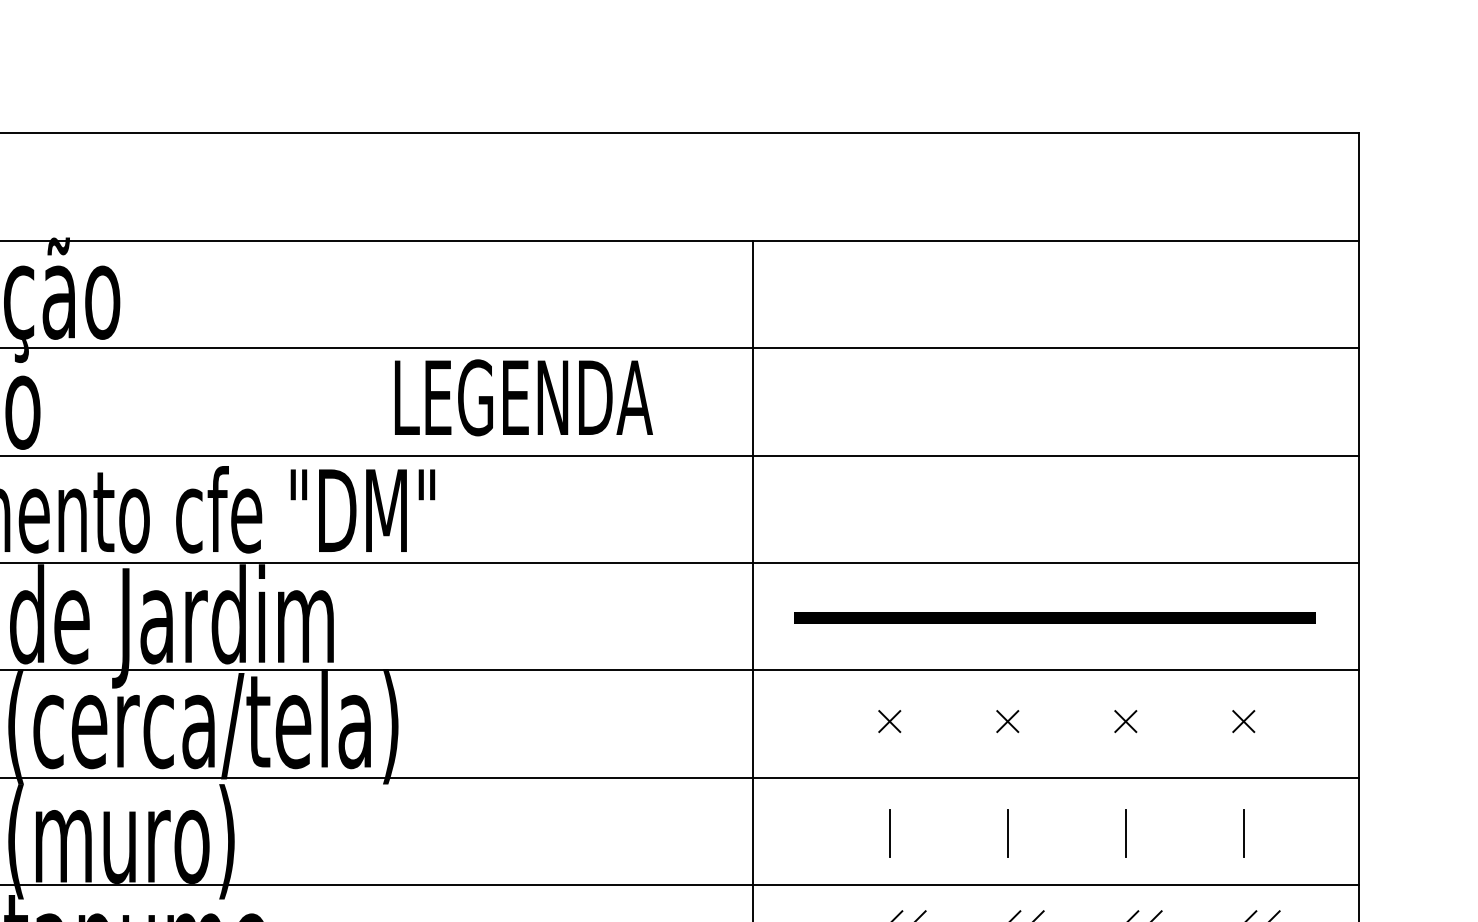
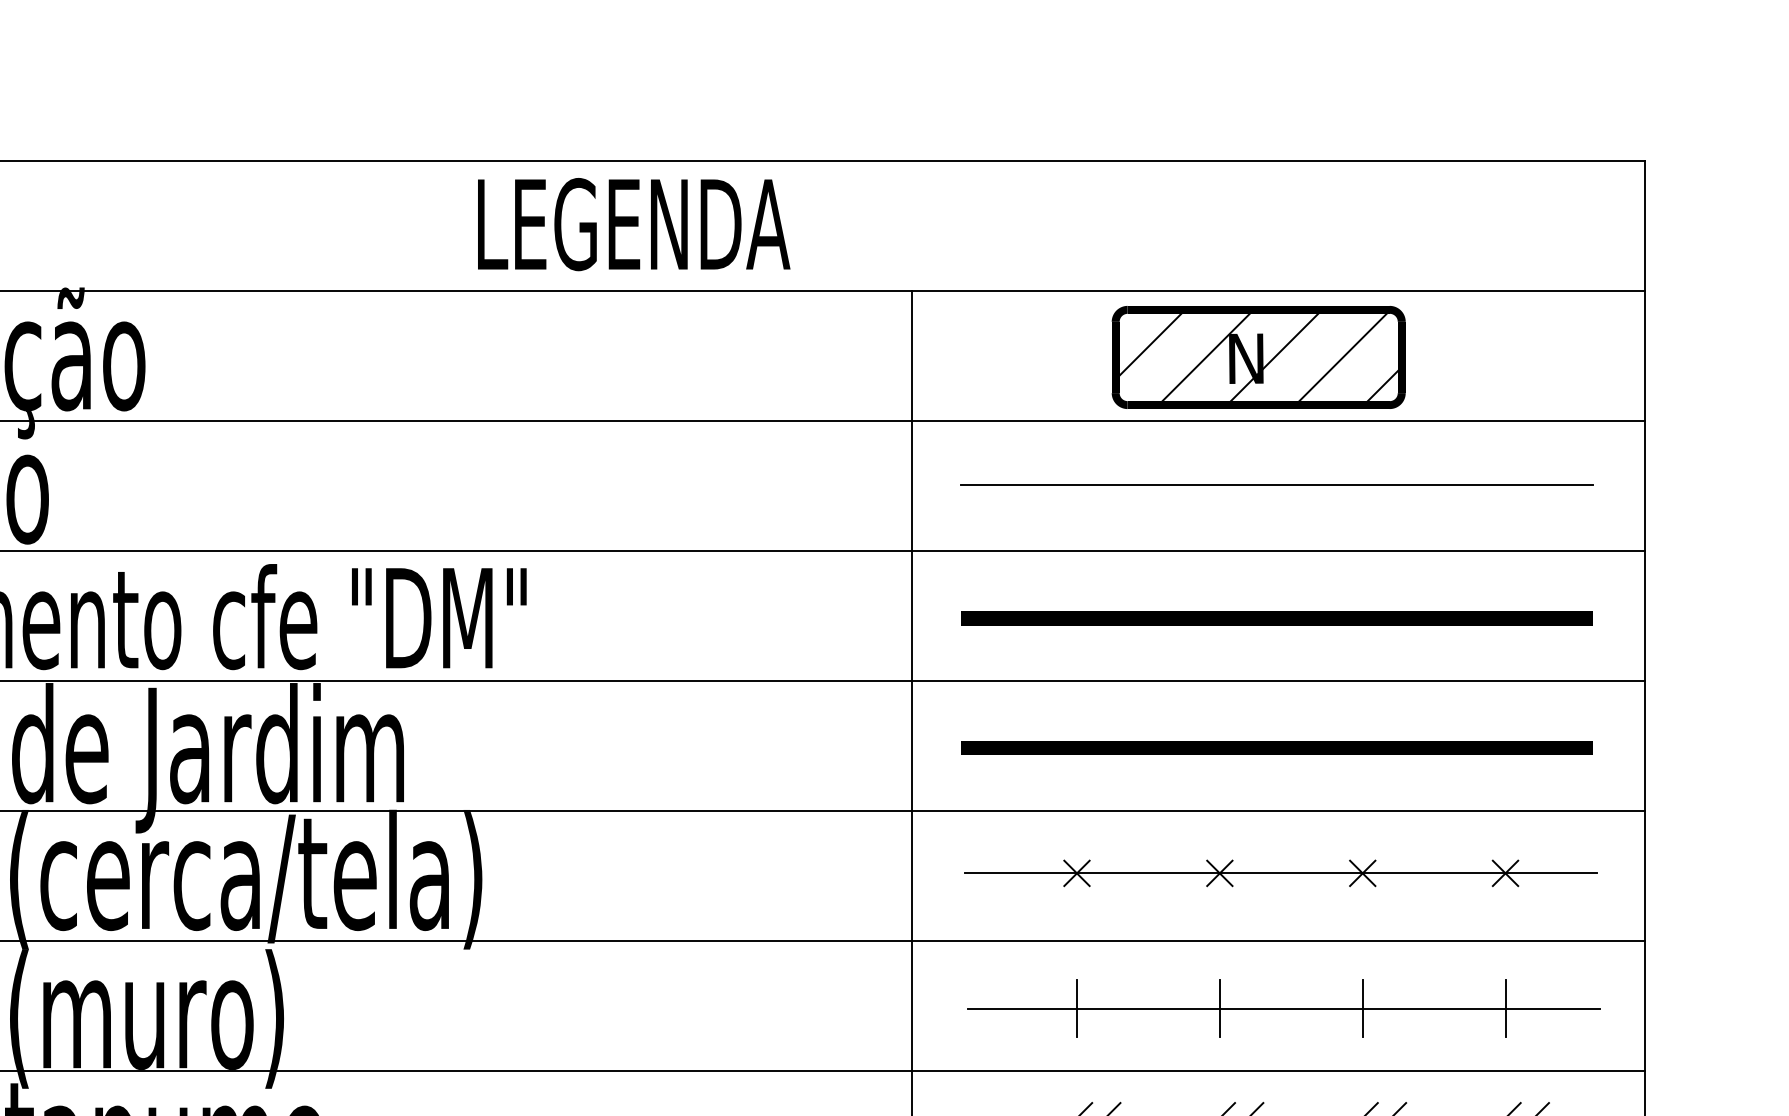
part: (1039, 295) -> (1258, 357), added
text: (524, 397) -> (634, 224), moved
line: (1054, 400) -> (1276, 484), added
line: (1054, 510) -> (1276, 618), added
line: (1057, 721) -> (1280, 873), added
line: (1061, 833) -> (1284, 1008), added

